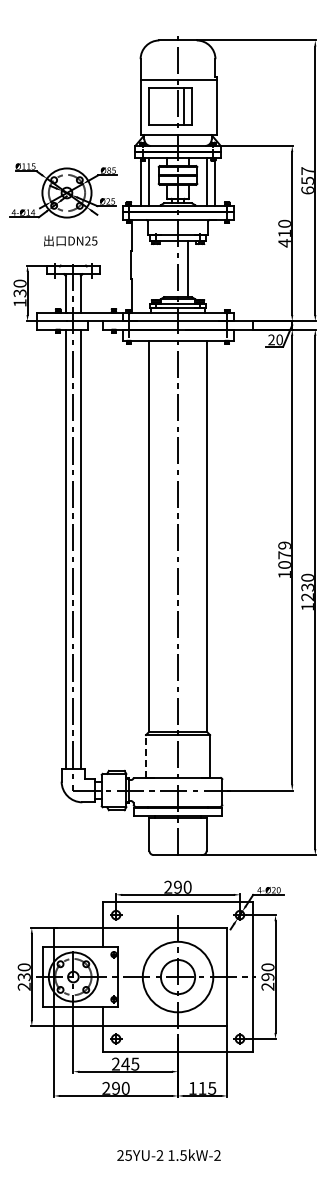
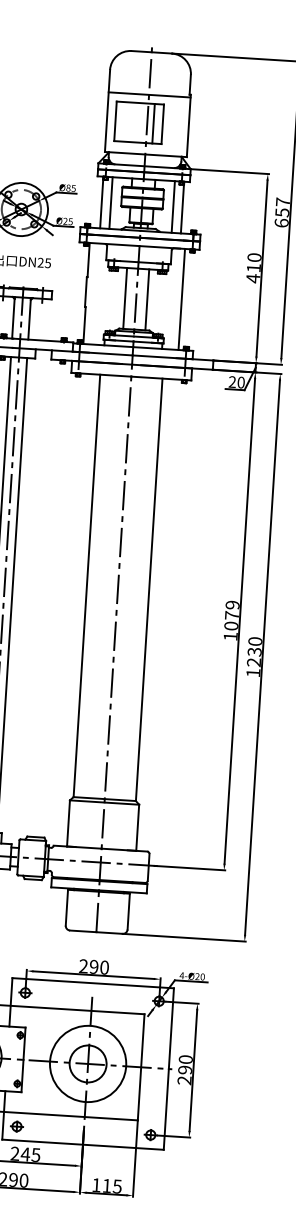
line: (220, 266) -> (182, 299), added
line: (167, 268) -> (124, 297), added
line: (146, 755) -> (69, 822), dashed -> solid

